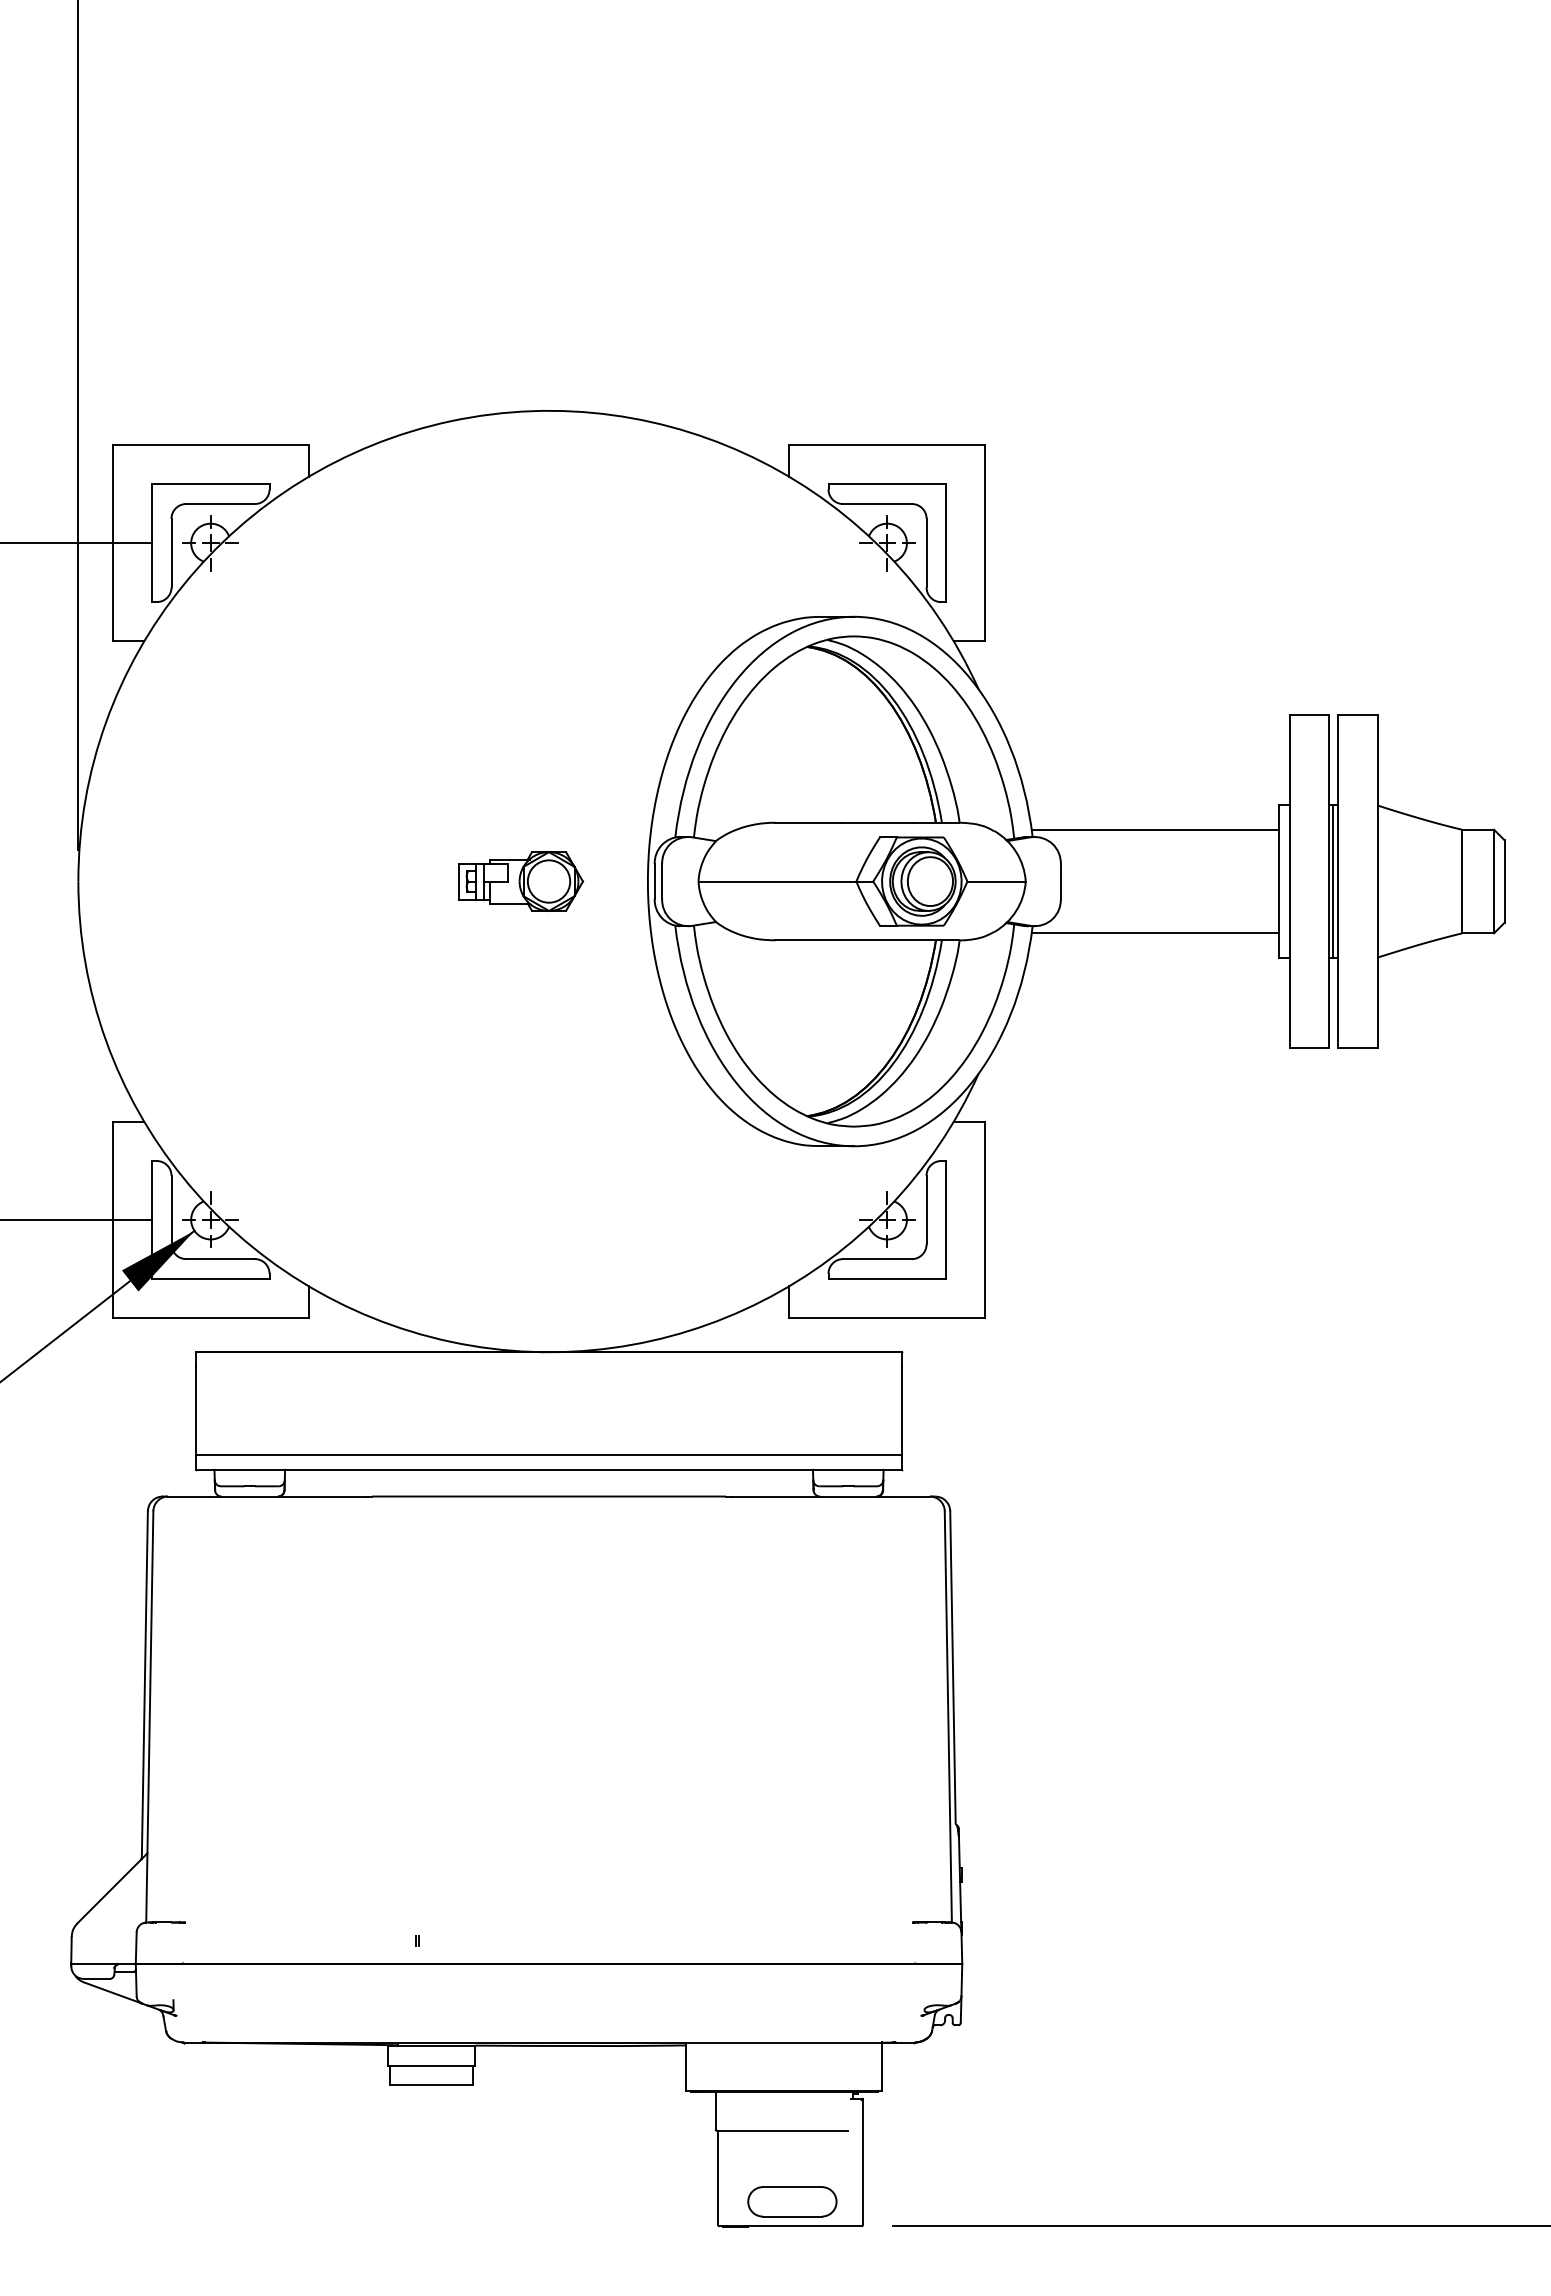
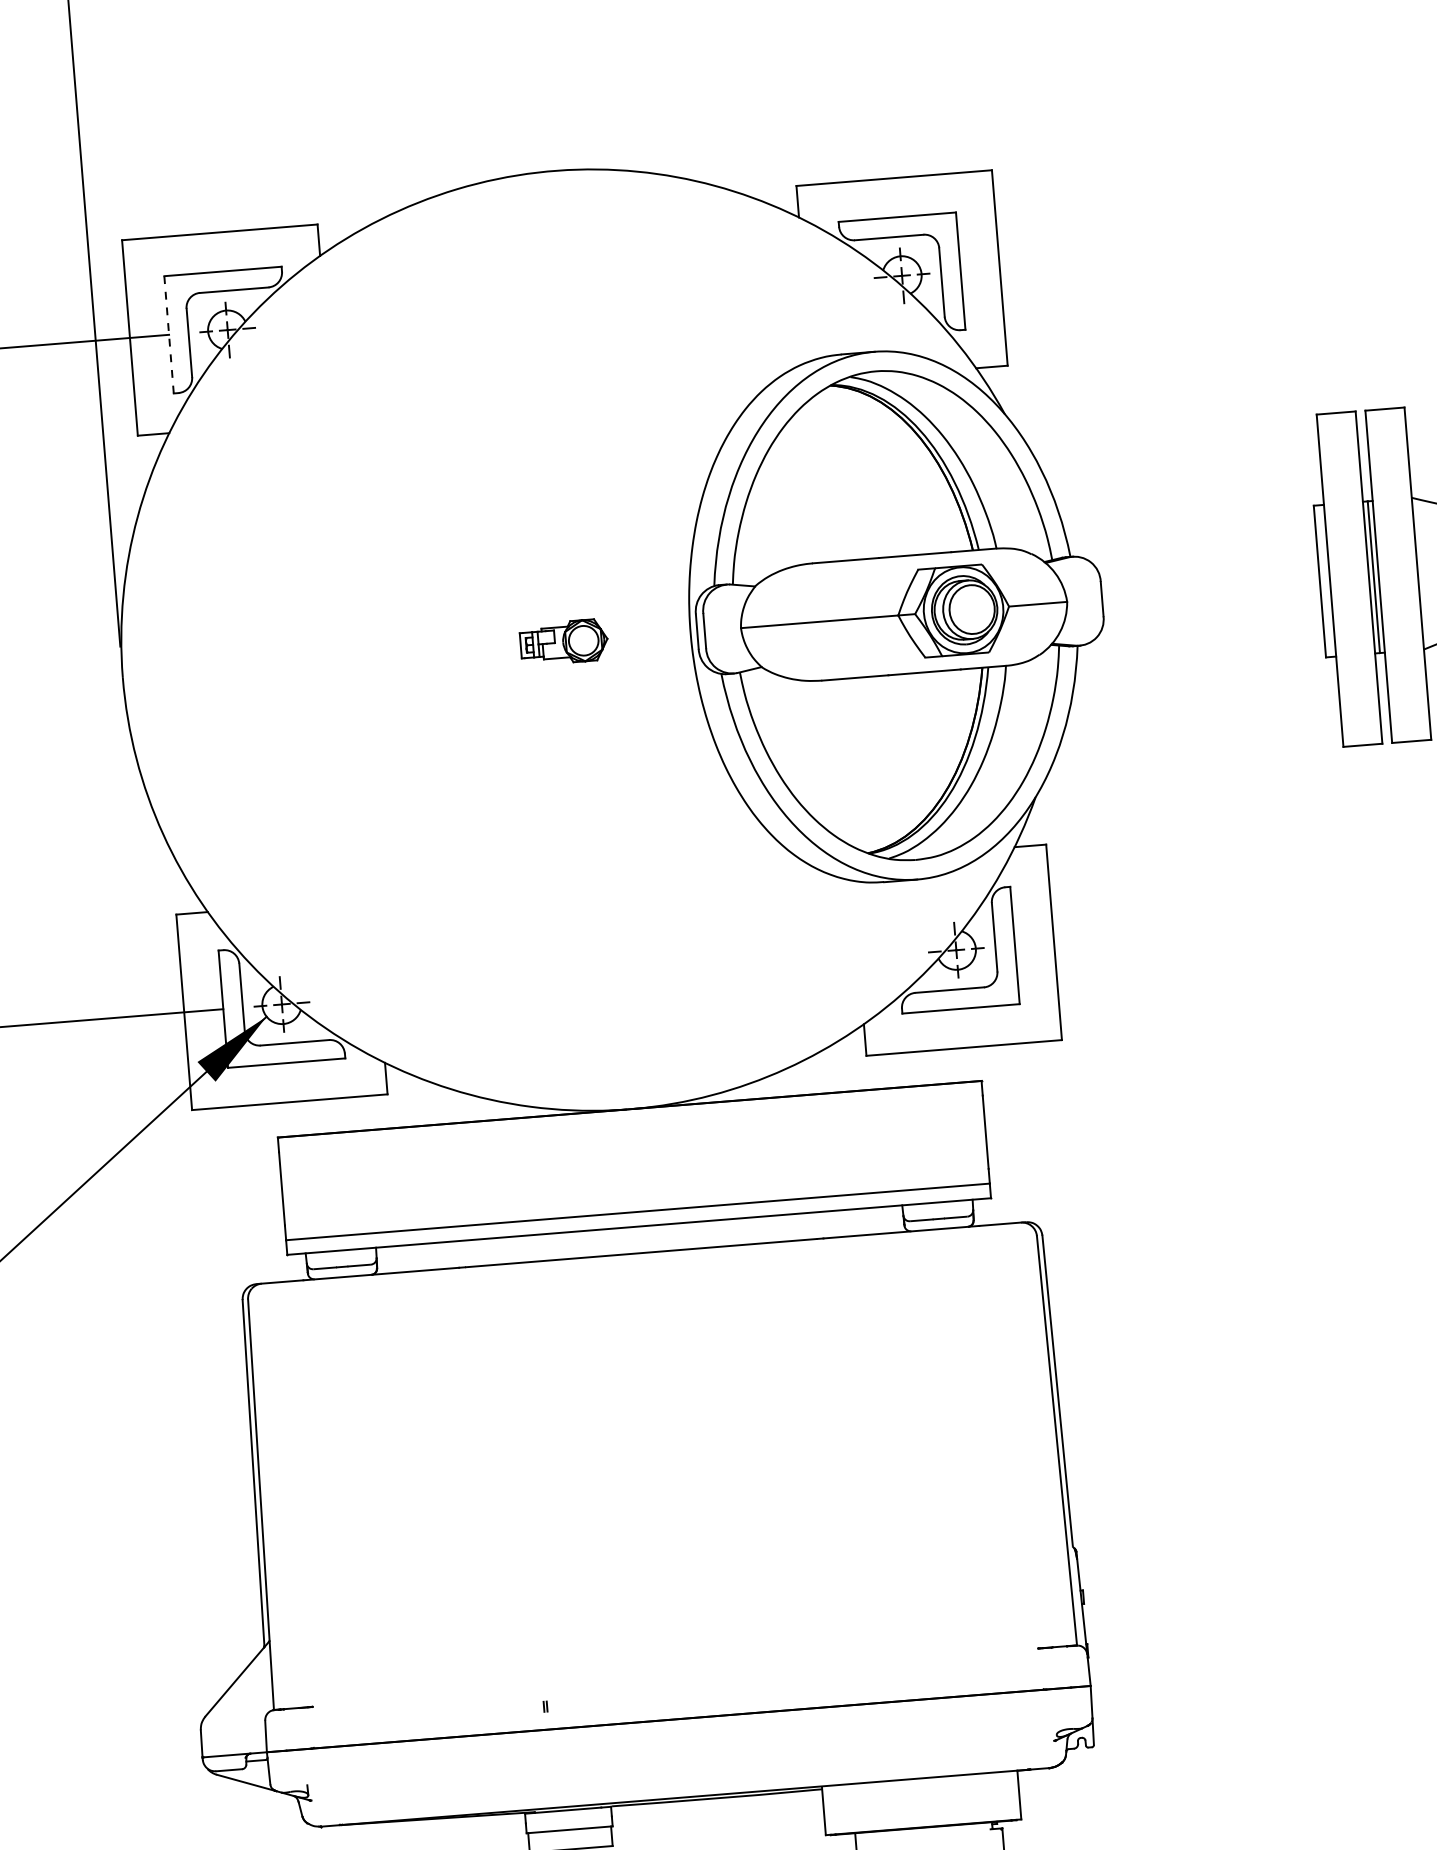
line: (151, 543) -> (168, 335), solid -> dashed
line: (1155, 830) -> (1192, 540), removed
part: (521, 881) -> (564, 642), size x0.7
line: (1155, 933) -> (1200, 643), removed

